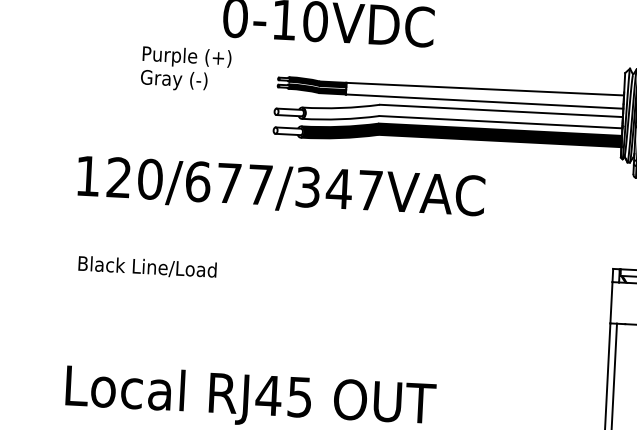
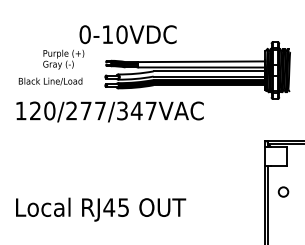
text: (197, 180) -> (71, 110), 120/677/347VAC -> 120/277/347VAC
text: (147, 267) -> (50, 81), moved

